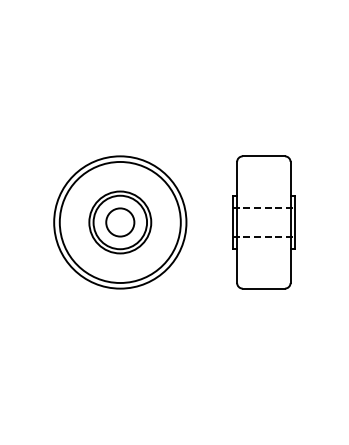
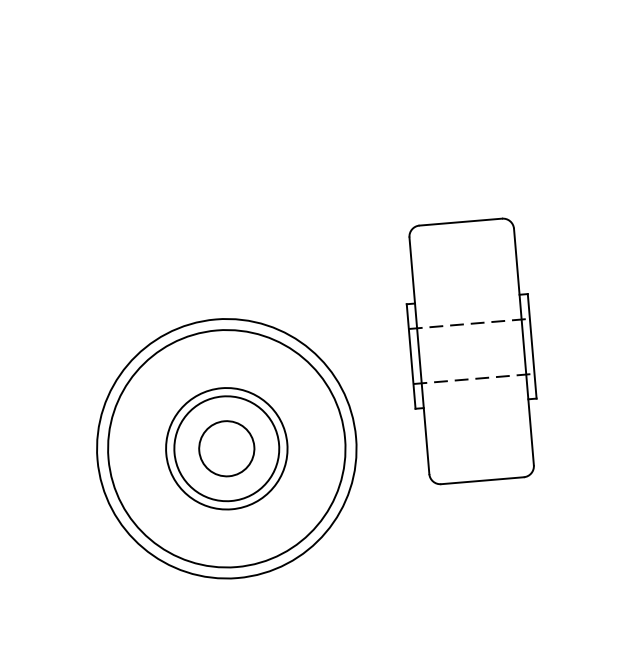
part: (120, 222) -> (227, 448), moved

